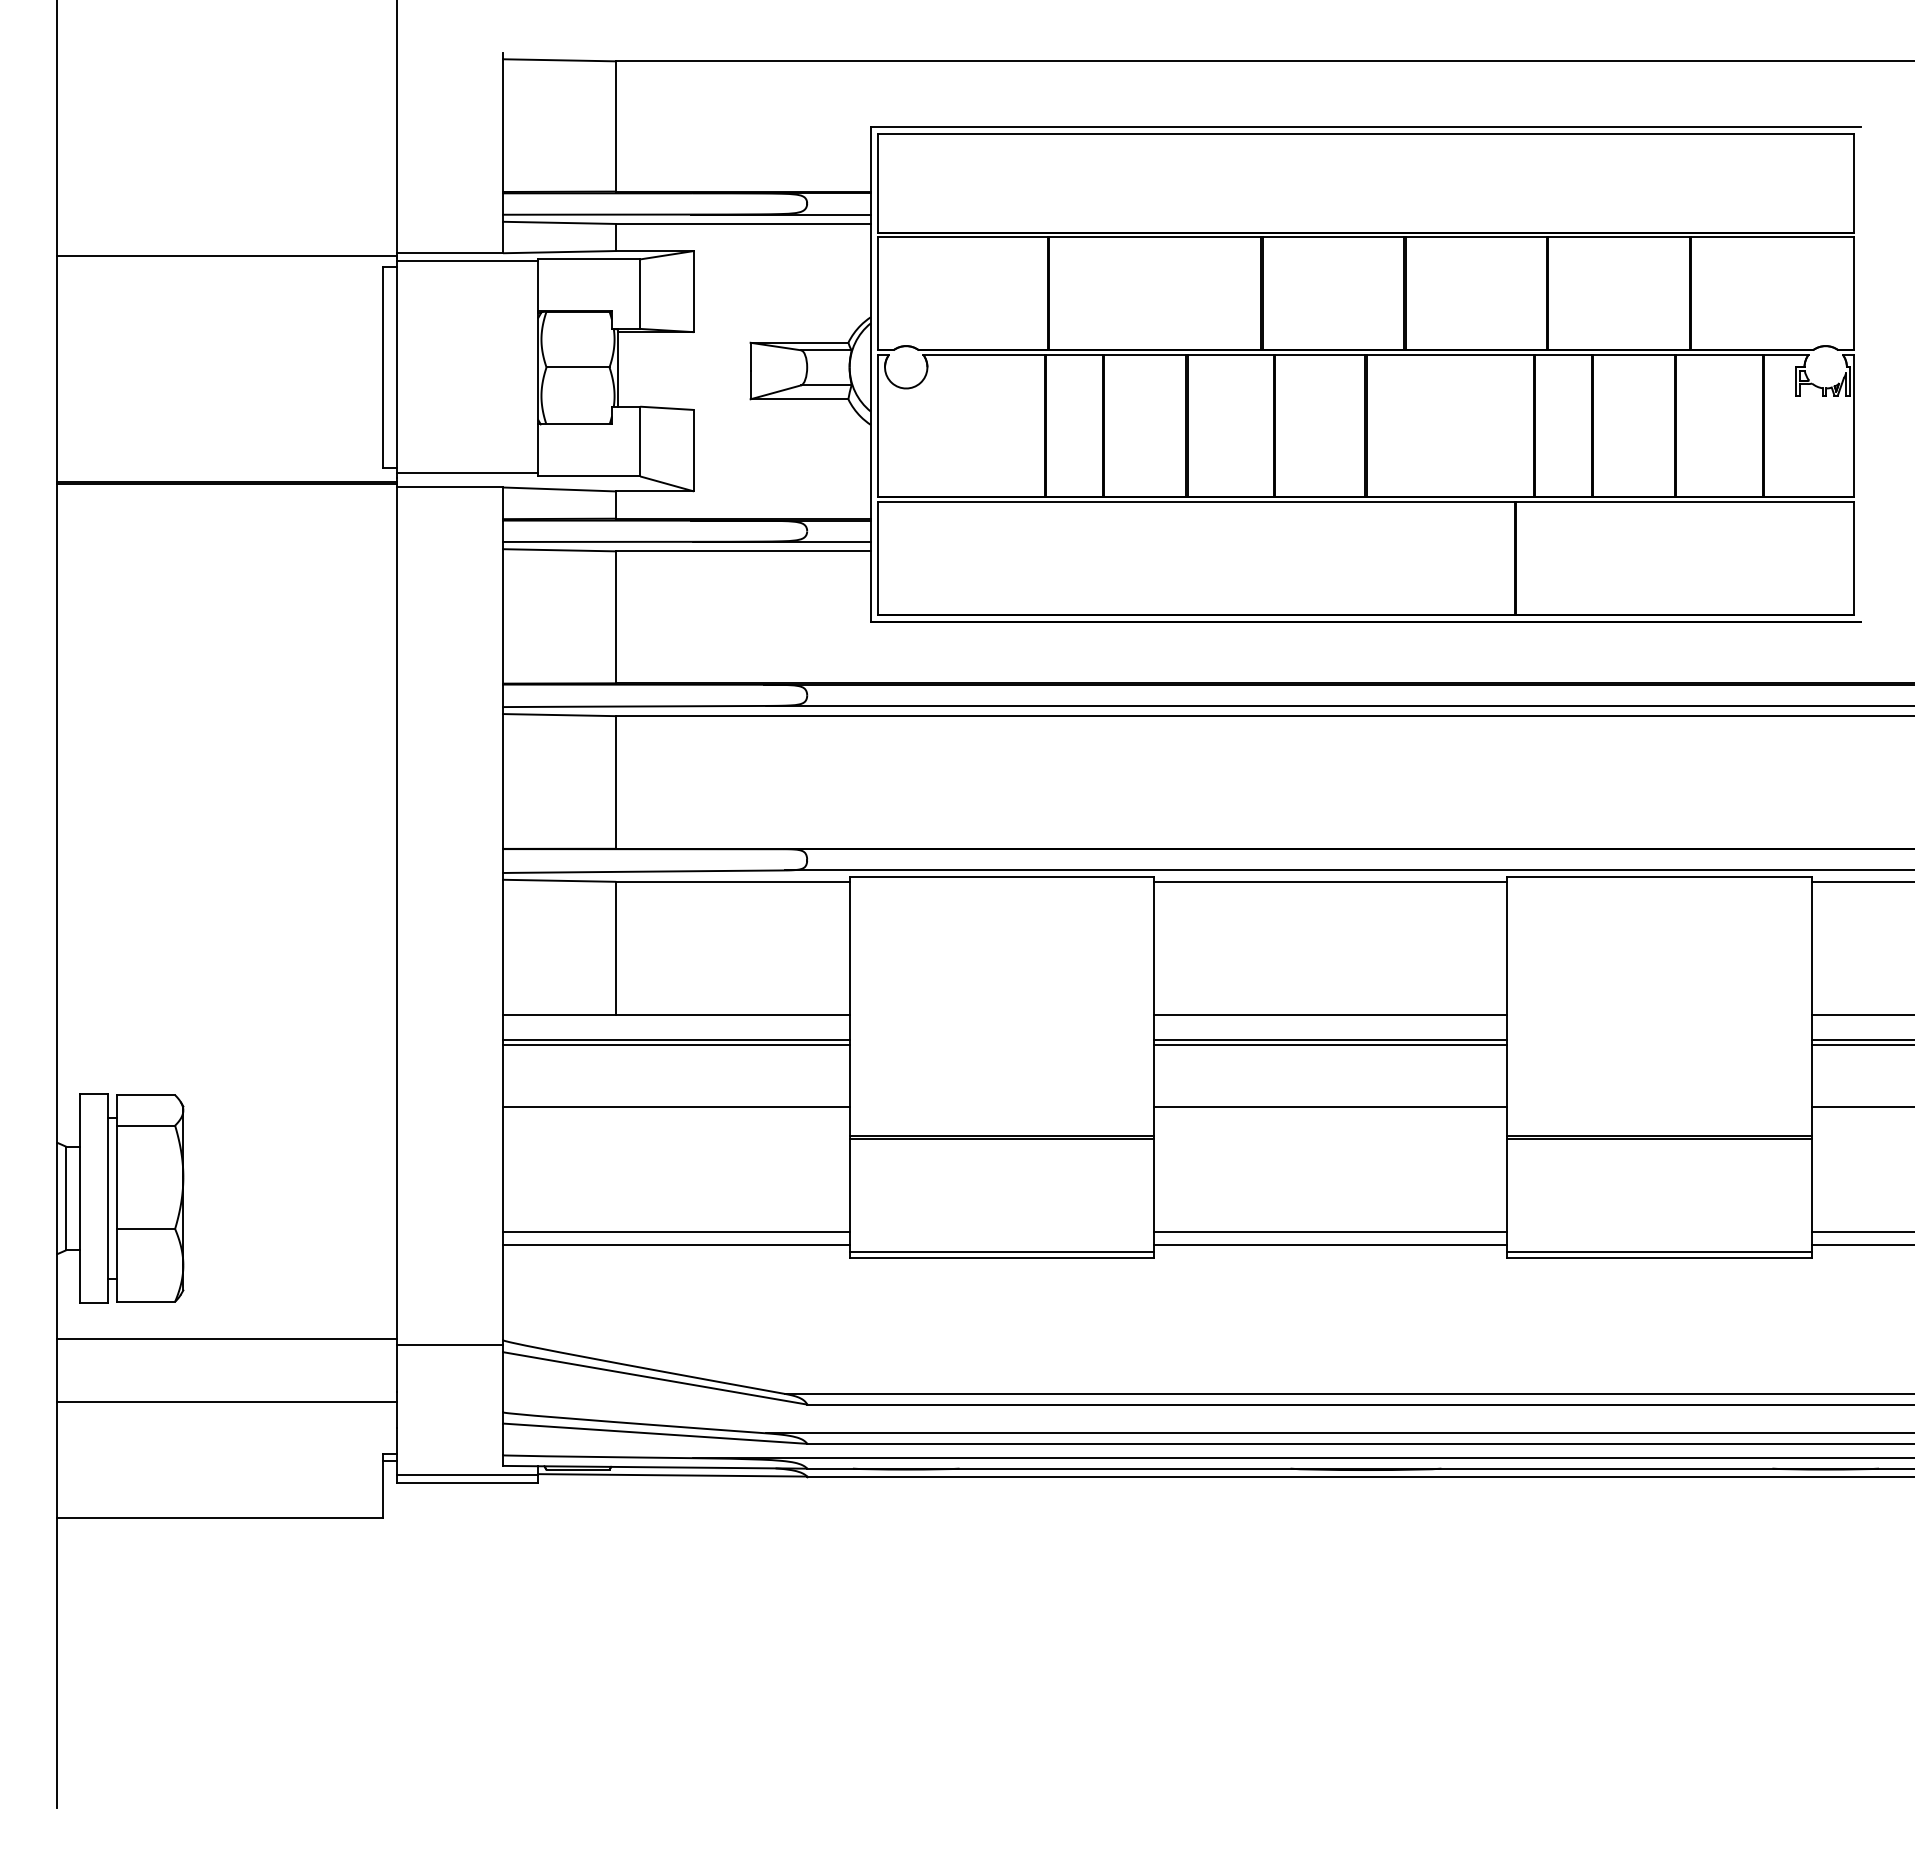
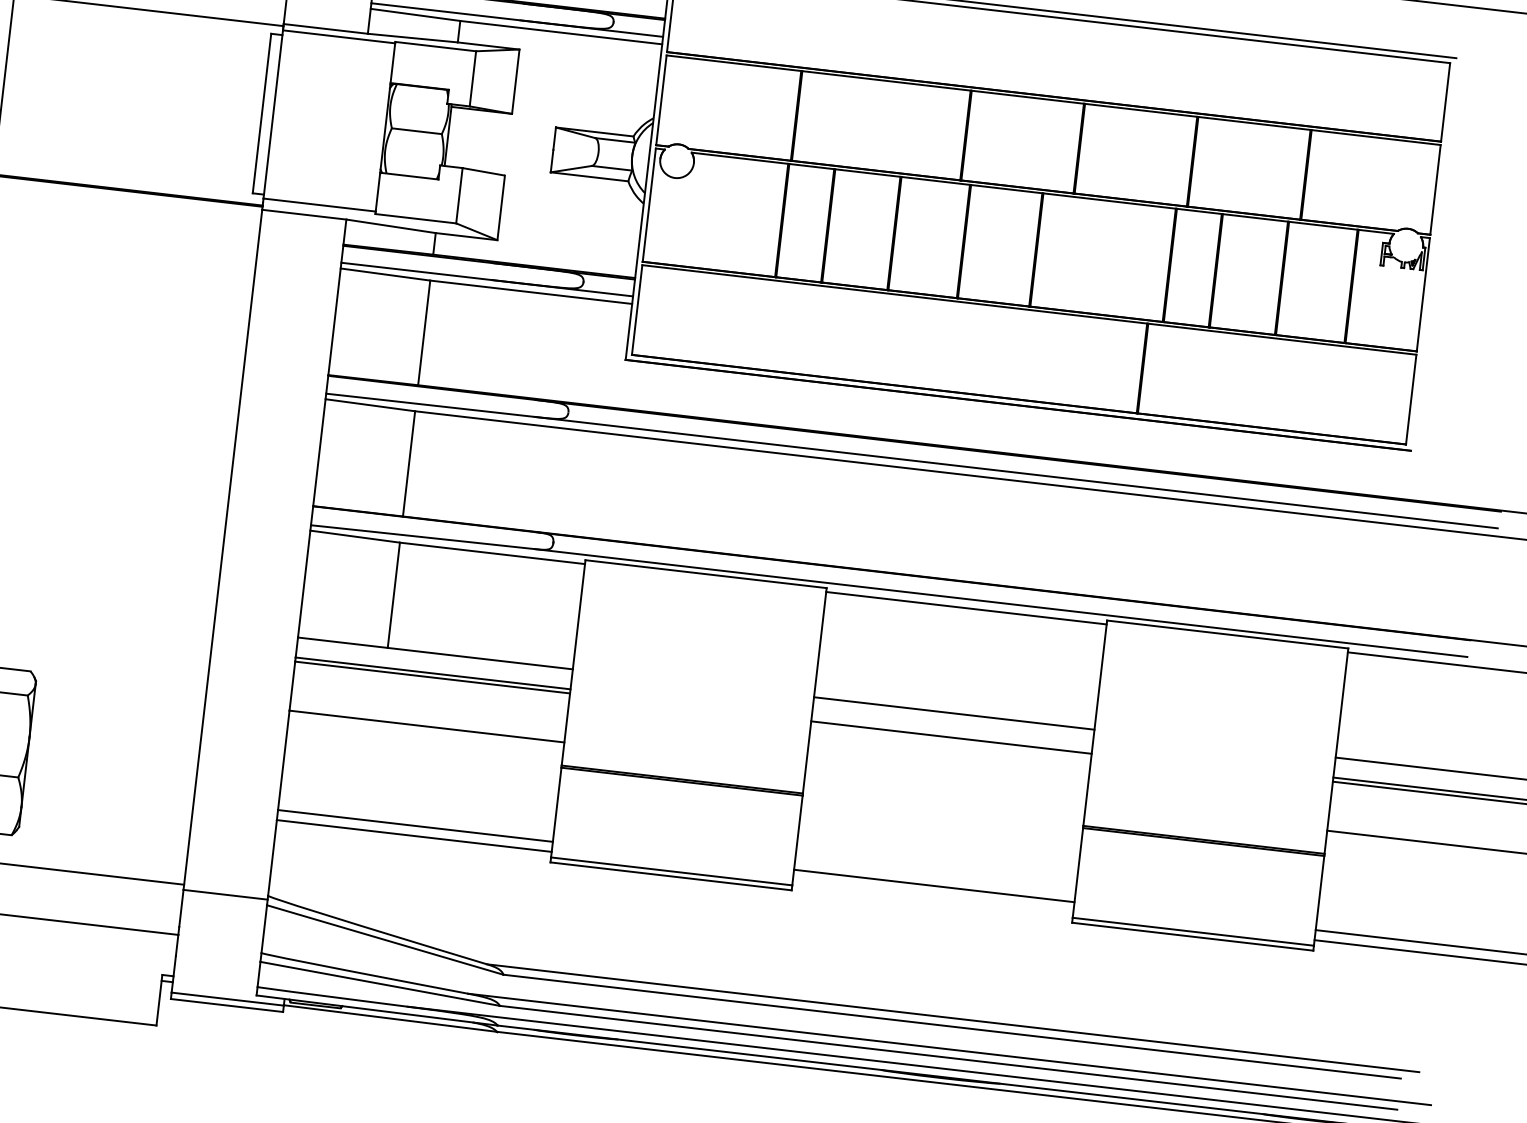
line: (1330, 1039) -> (951, 733), removed
line: (1330, 1106) -> (945, 786), removed
line: (1330, 1244) -> (933, 895), removed

